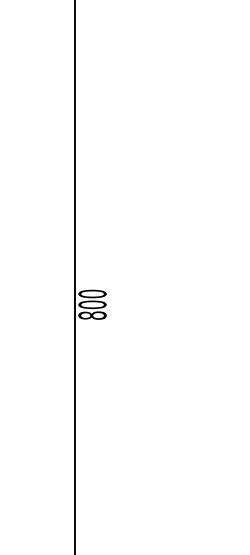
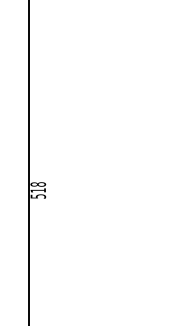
text: (92, 304) -> (38, 190), 800 -> 518

